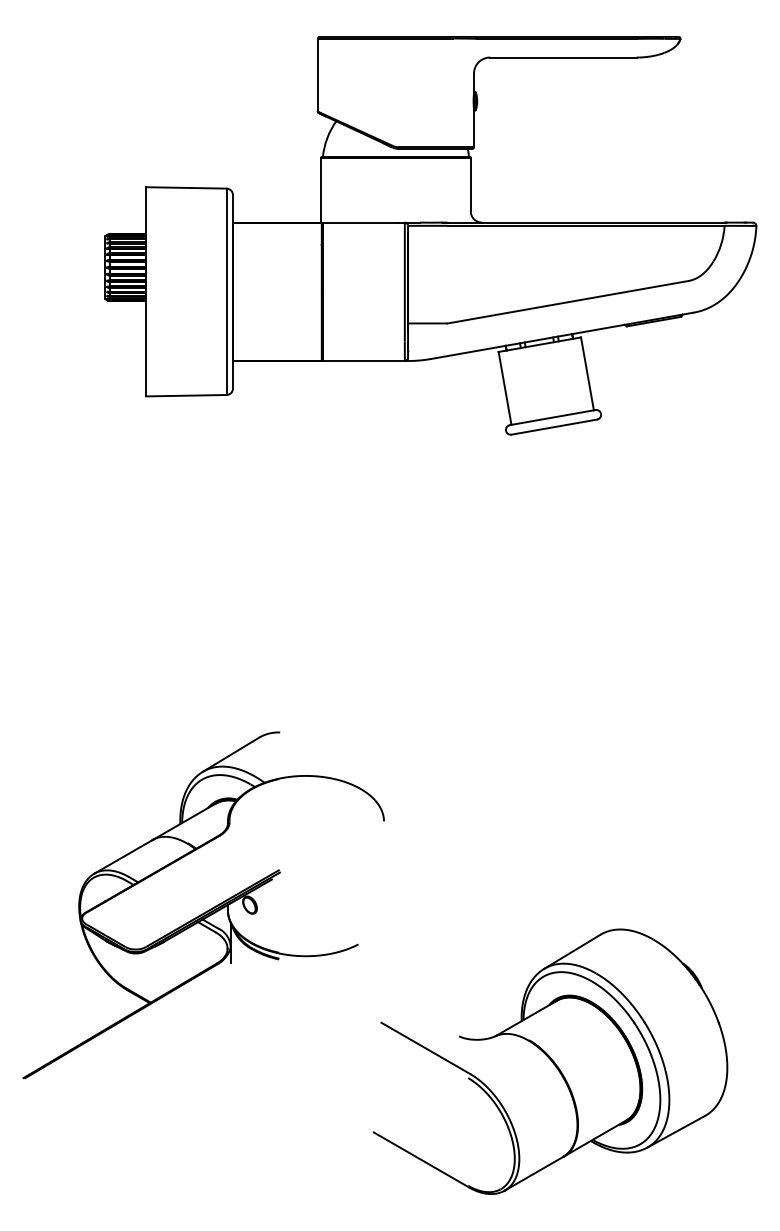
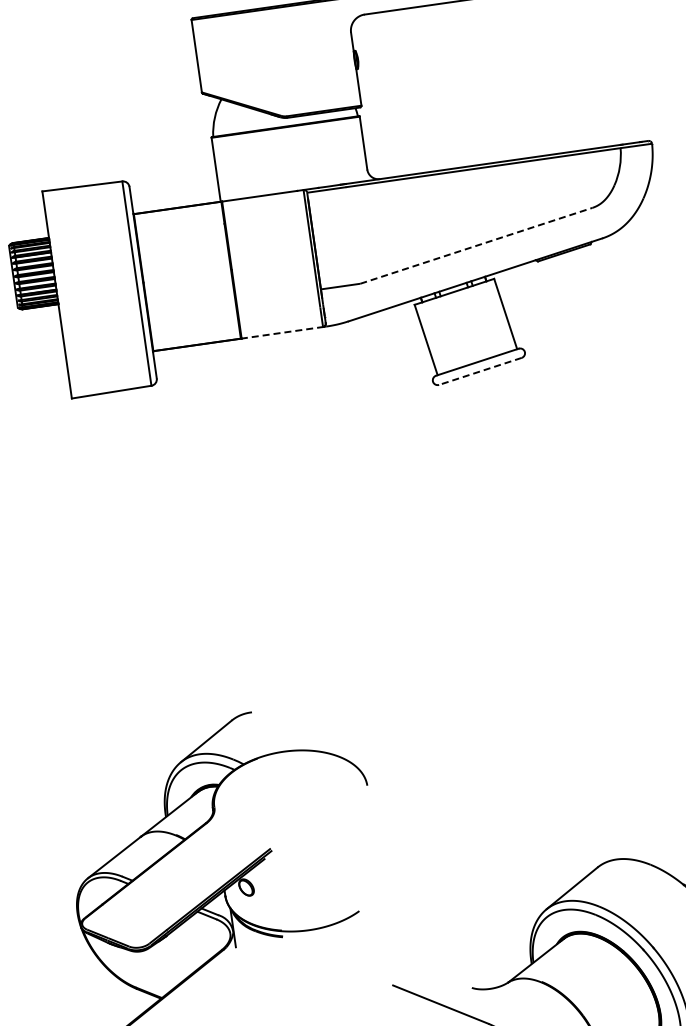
line: (568, 302) -> (476, 246), solid -> dashed
line: (363, 361) -> (282, 333), solid -> dashed
line: (553, 427) -> (479, 371), solid -> dashed

